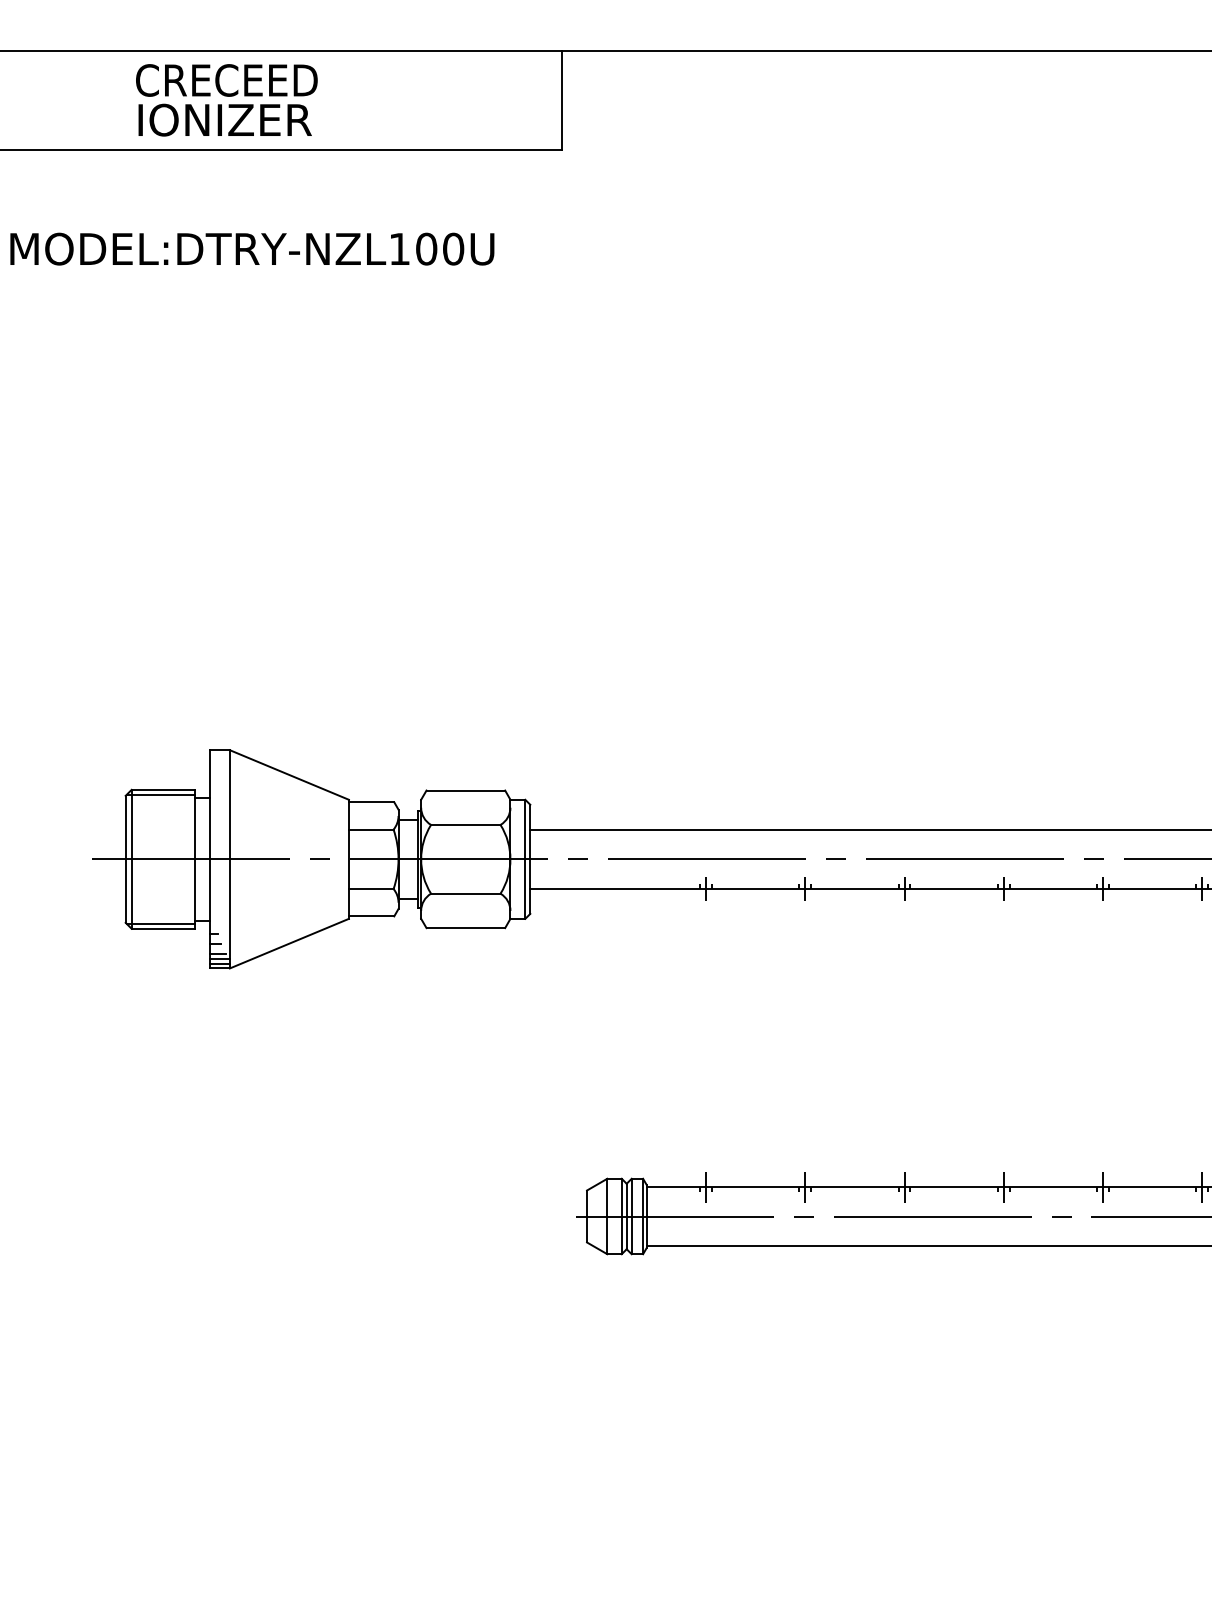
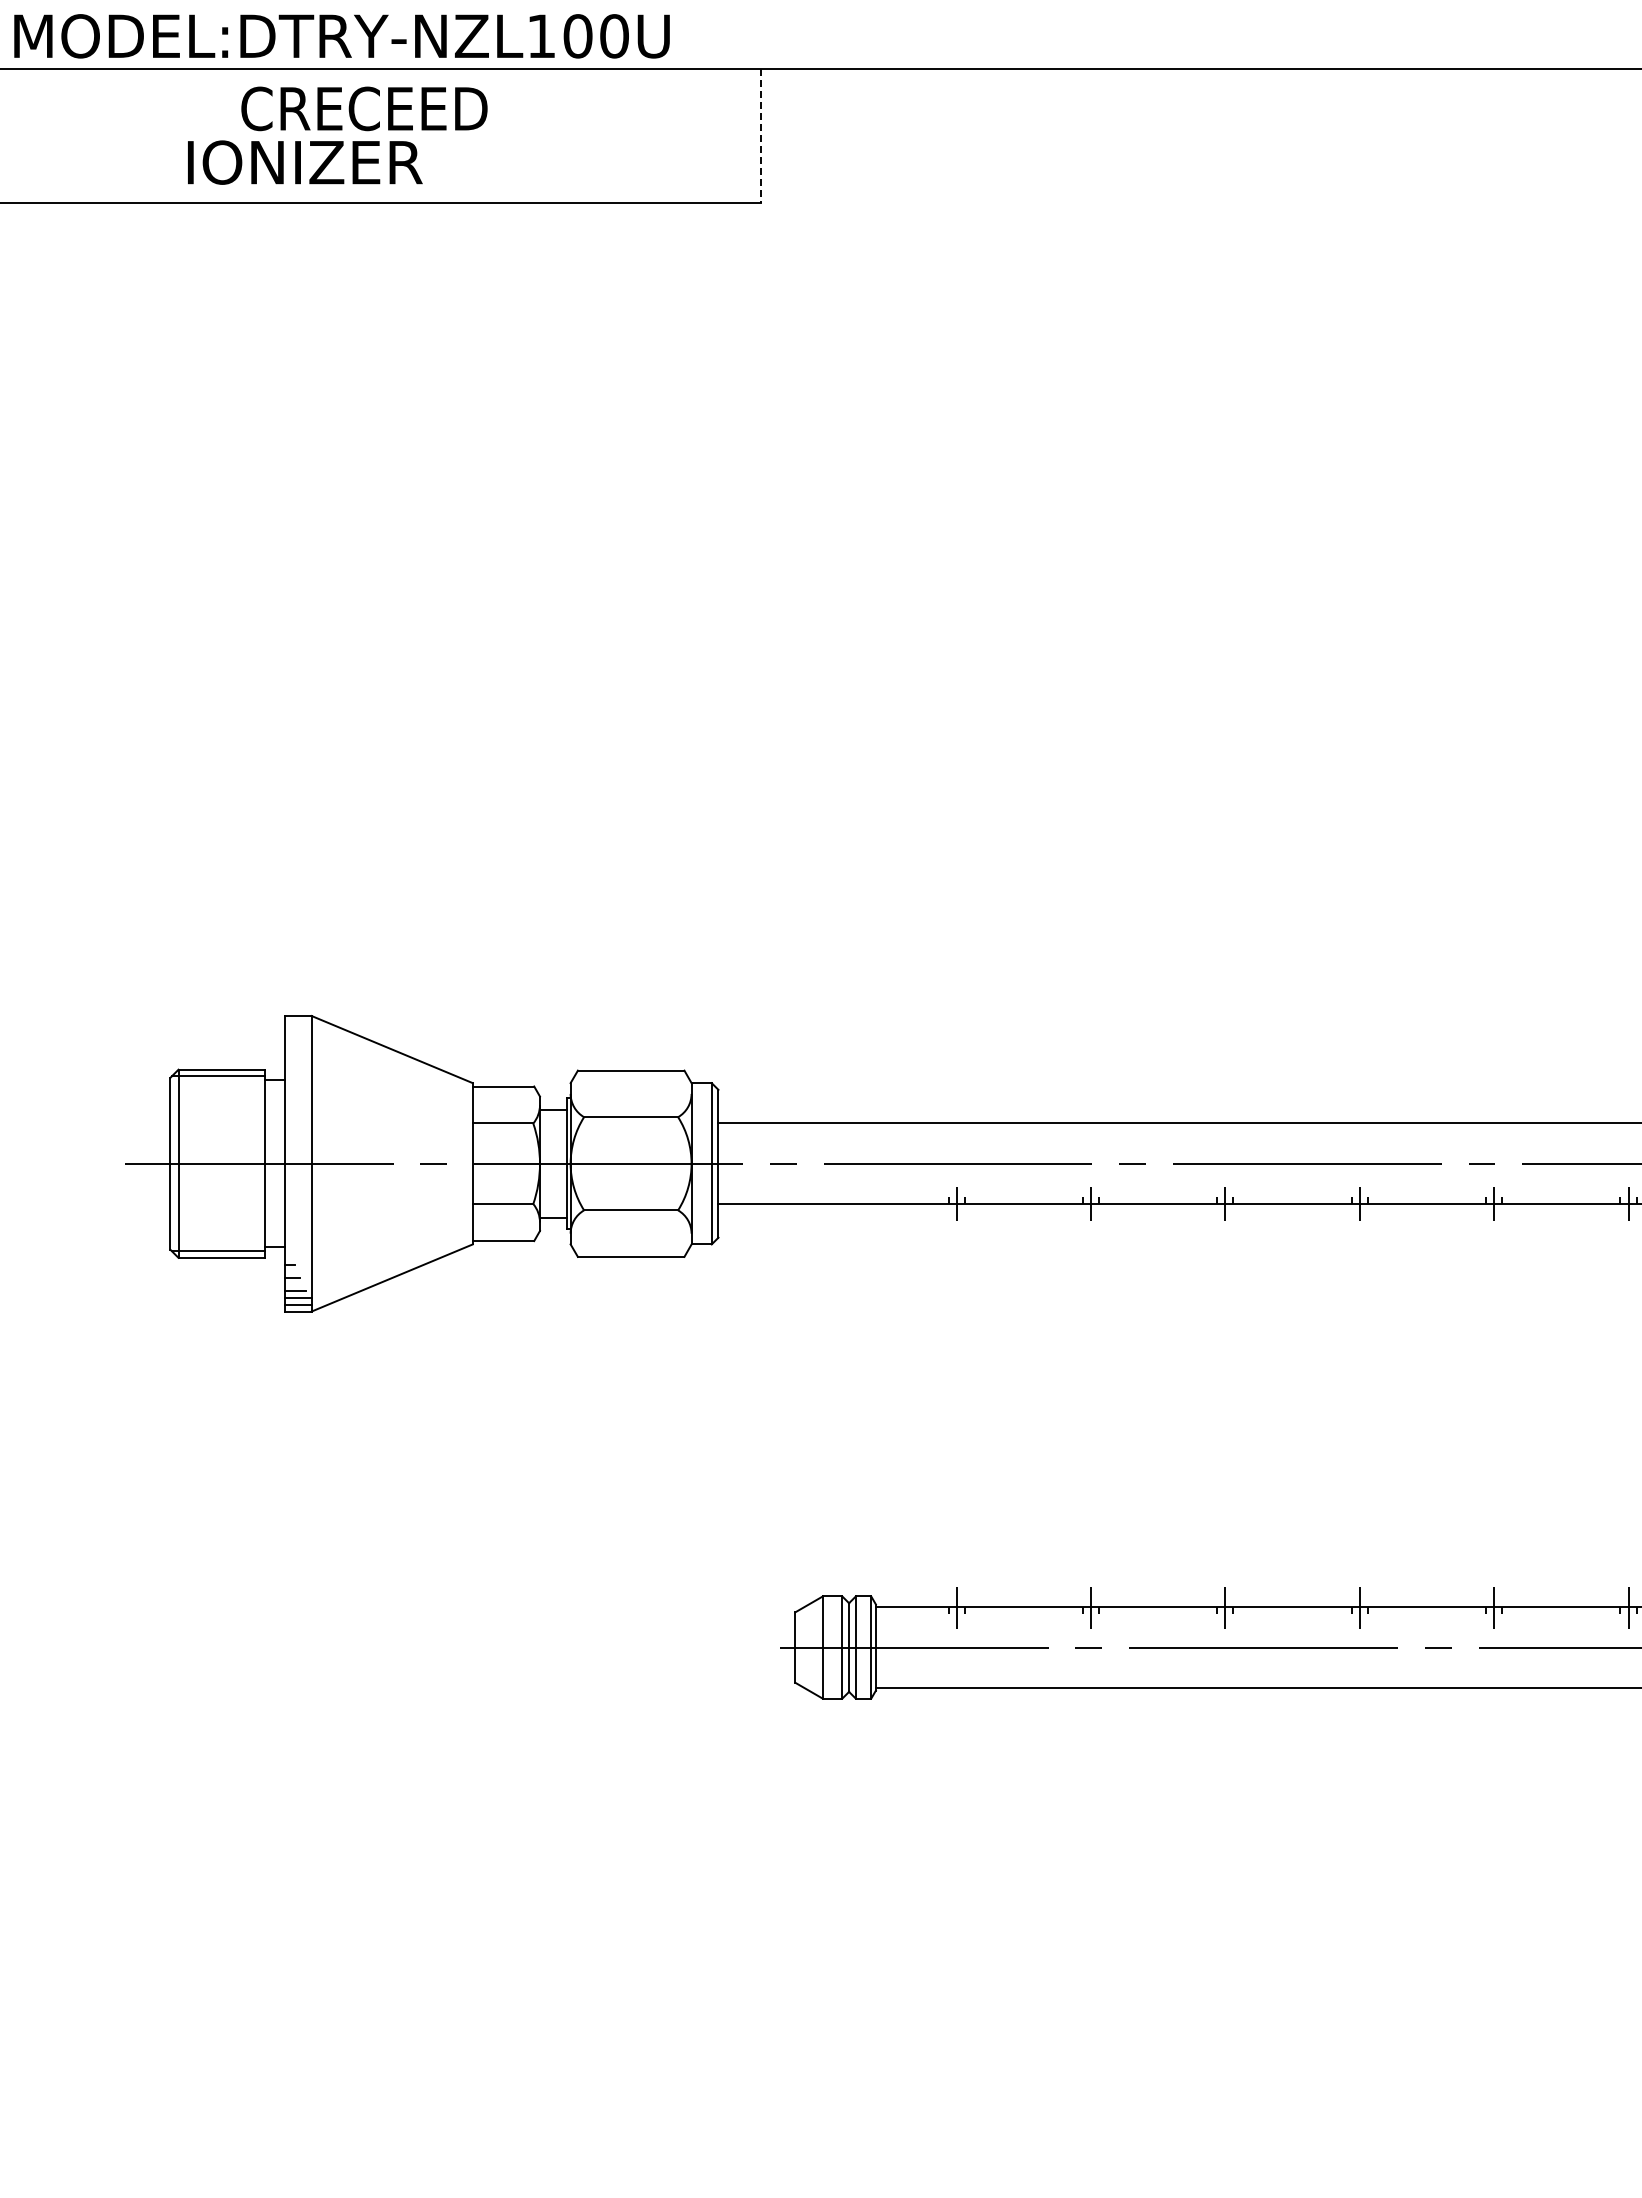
text: (226, 80) -> (364, 108), moved
line: (562, 100) -> (761, 136), solid -> dashed
text: (251, 249) -> (341, 36), moved

